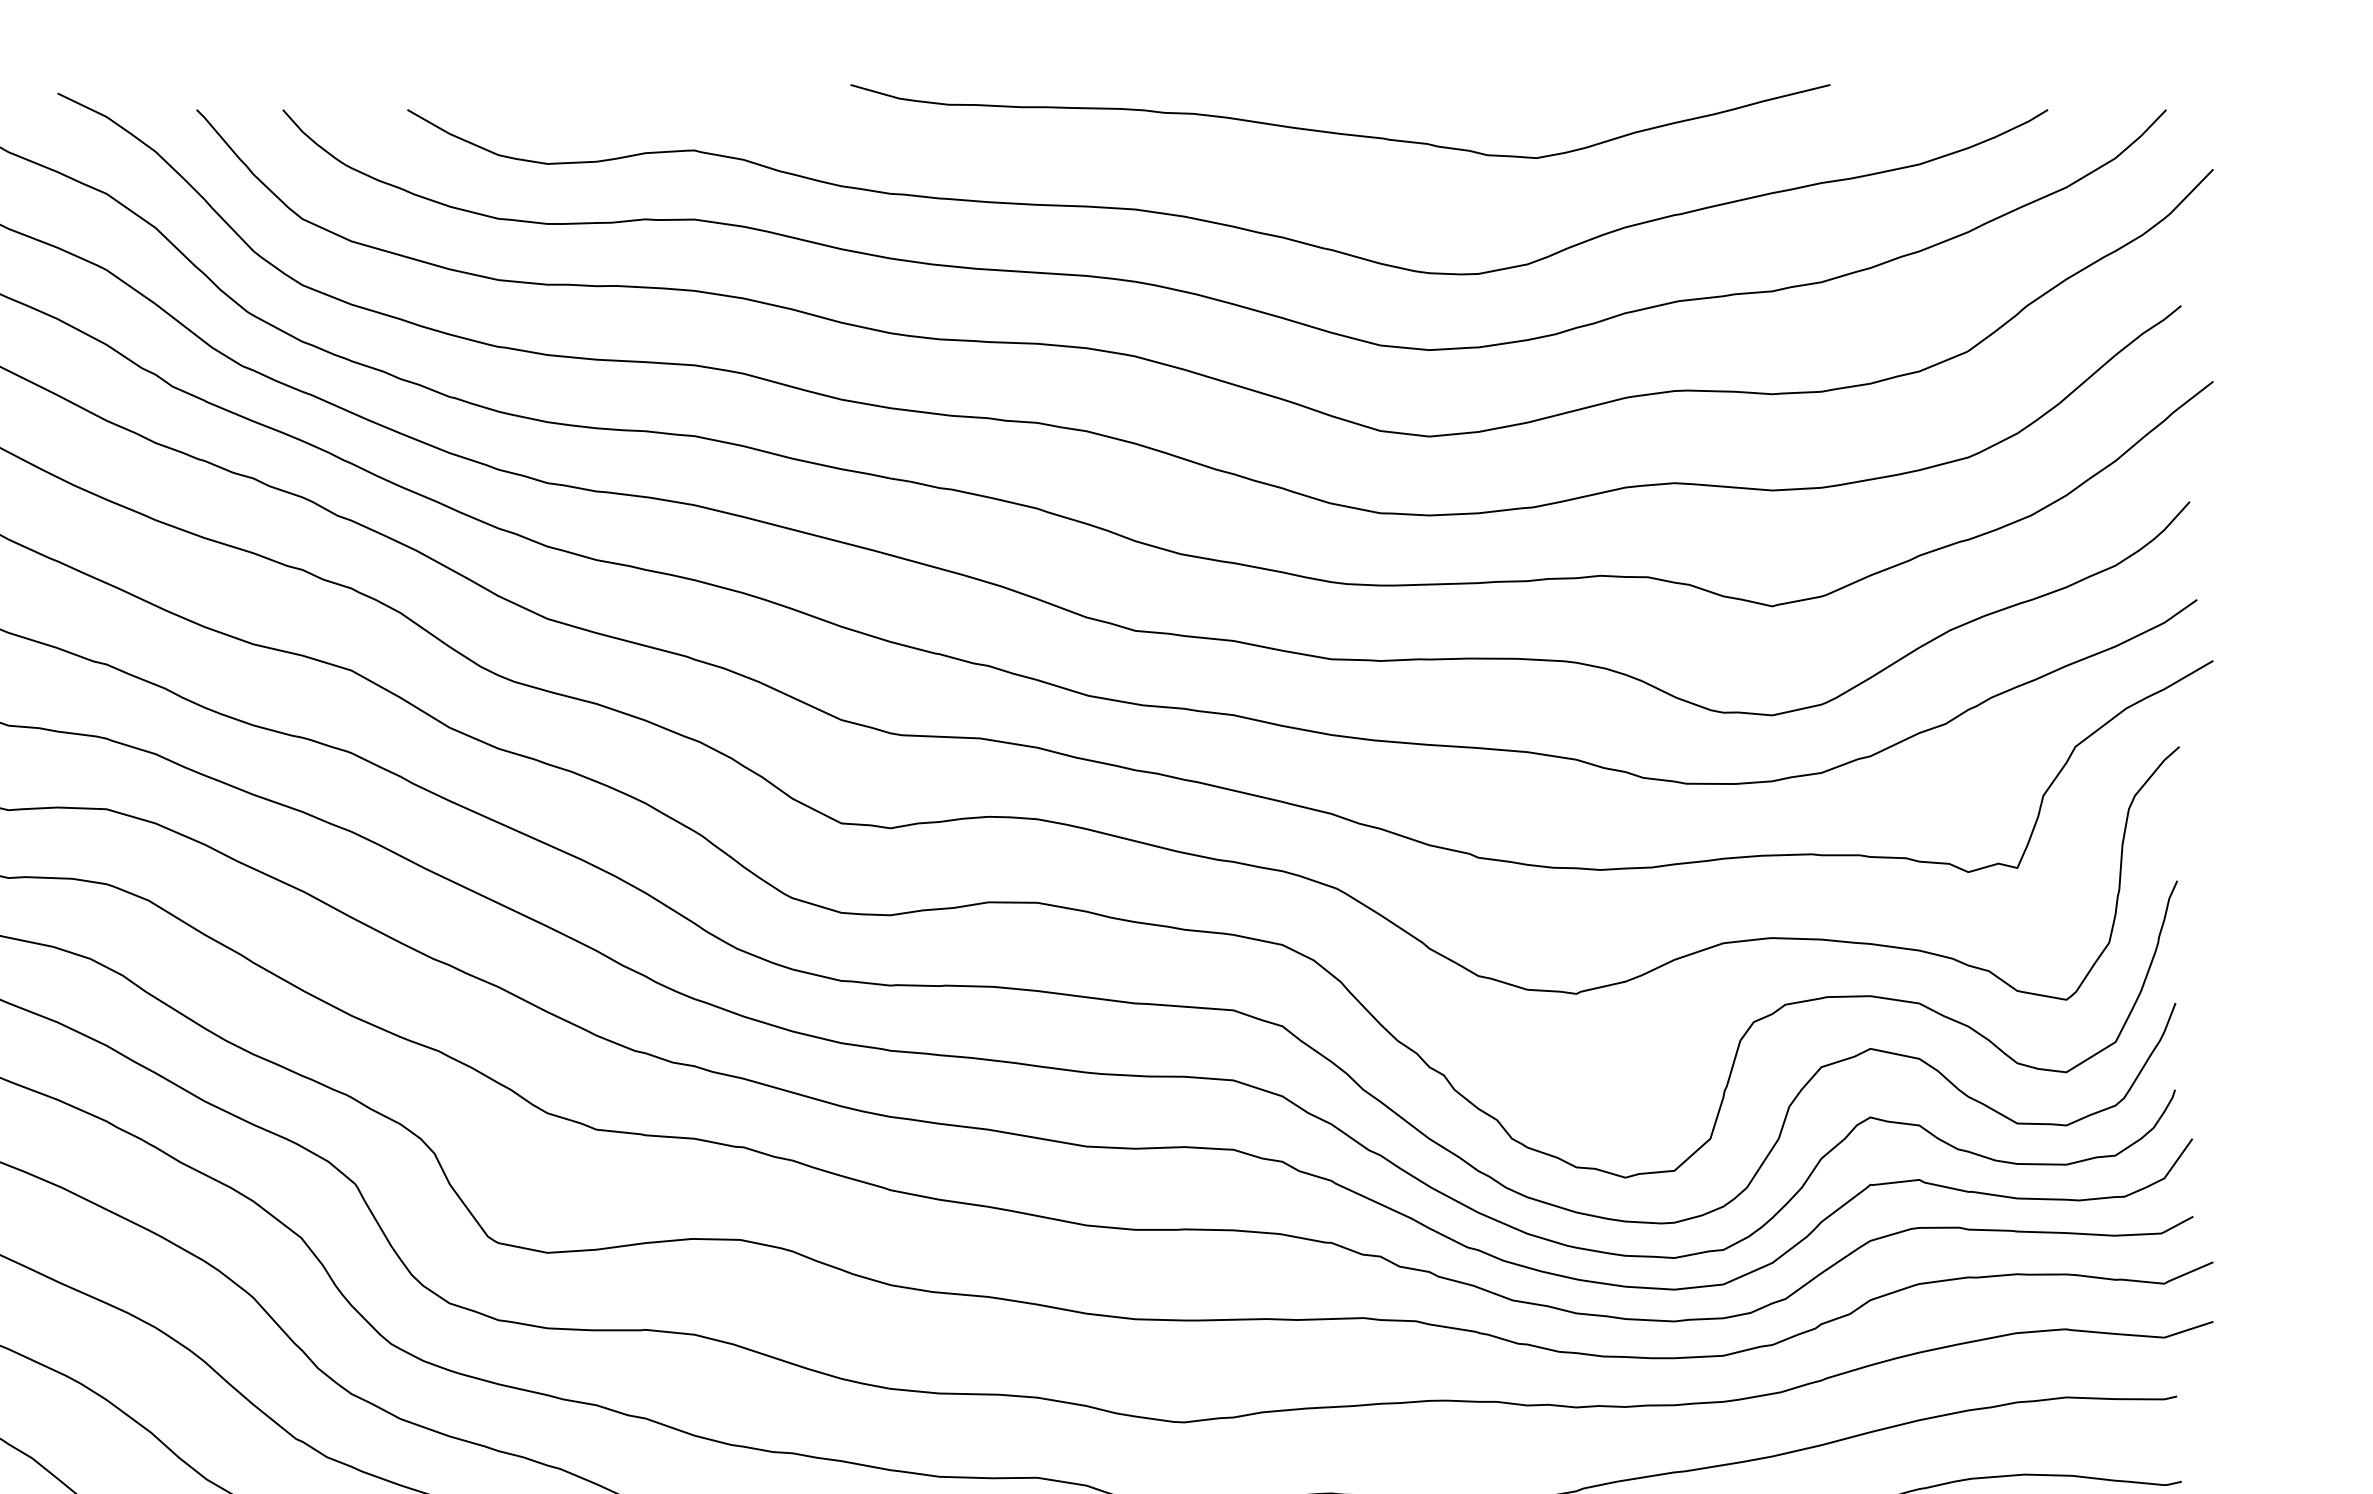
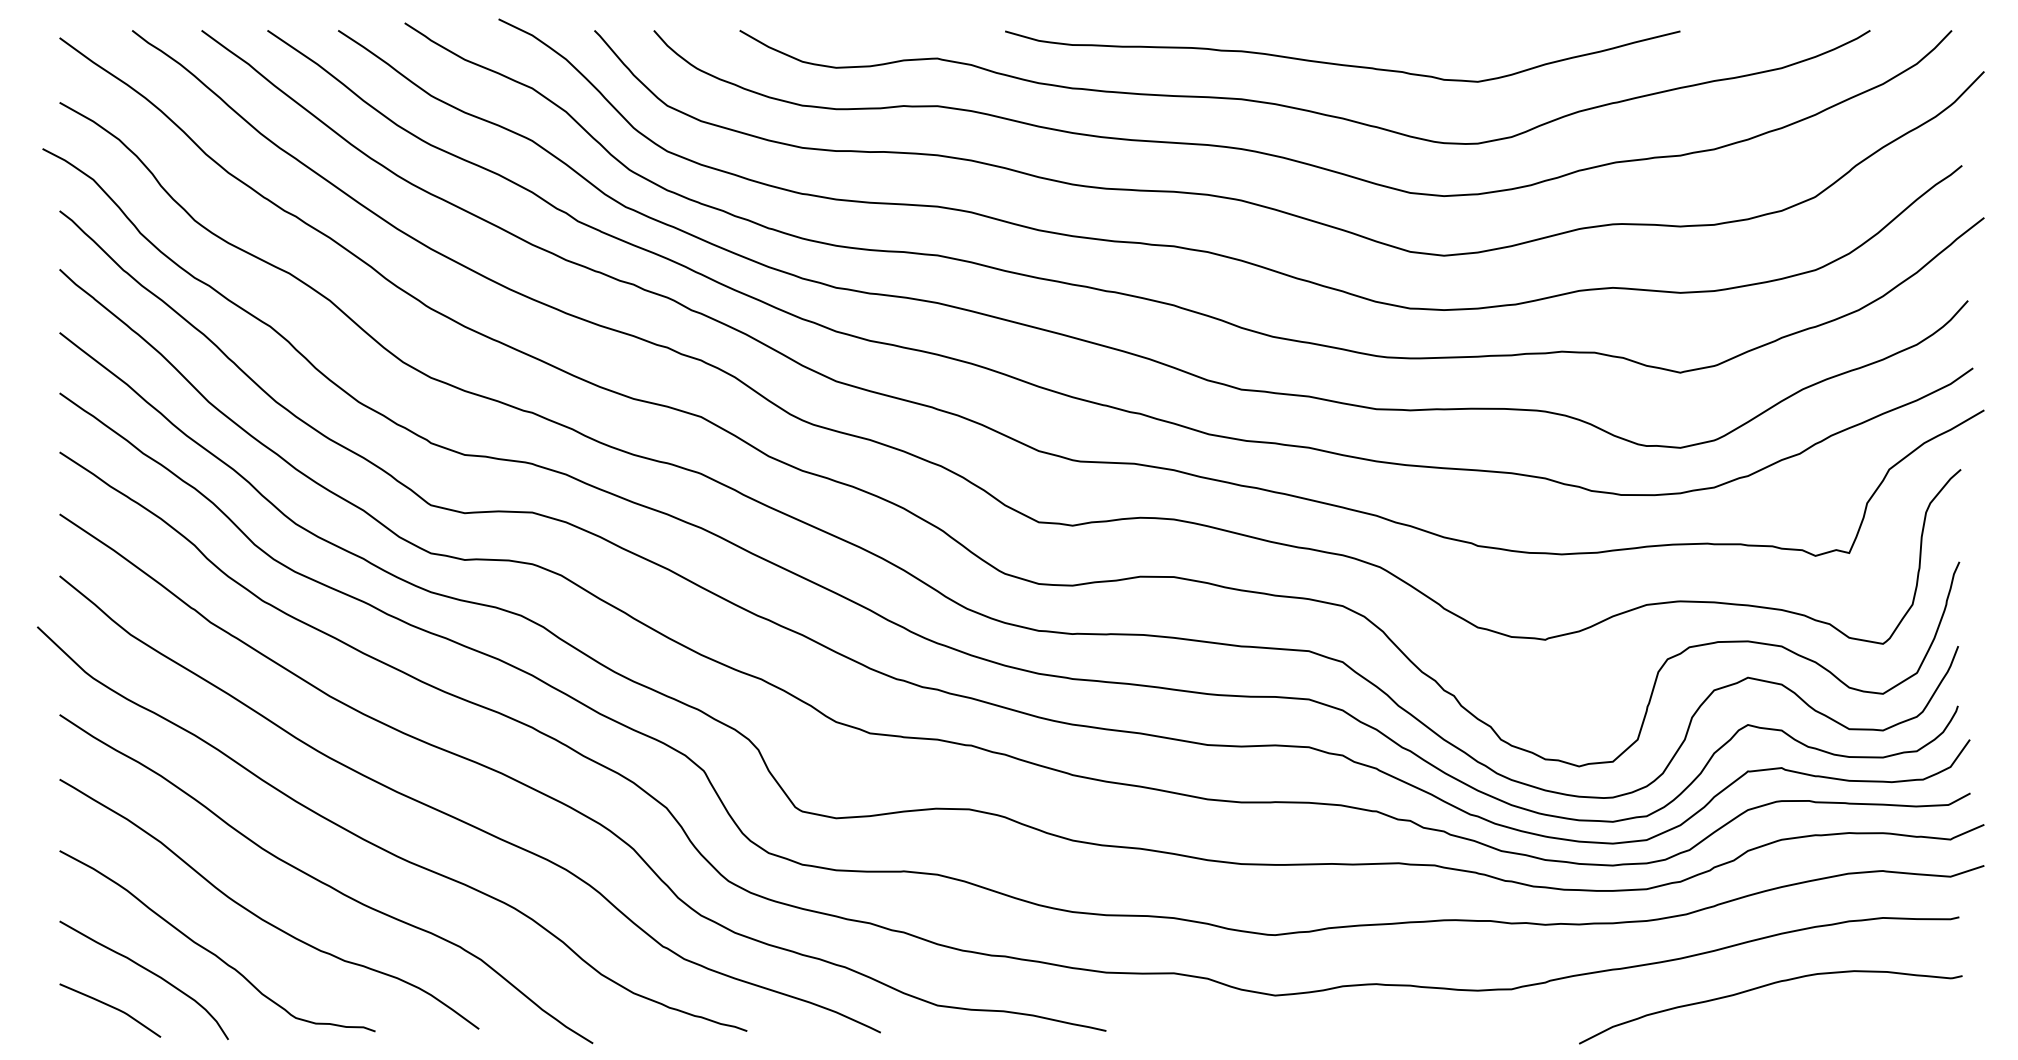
curve: (1337, 131) -> (1340, 63), moved

